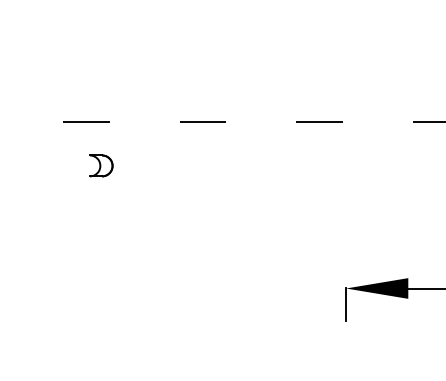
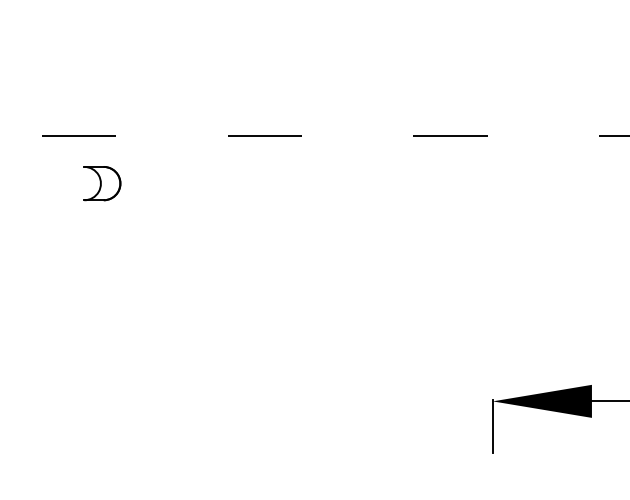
part: (101, 165) -> (102, 182), moved

